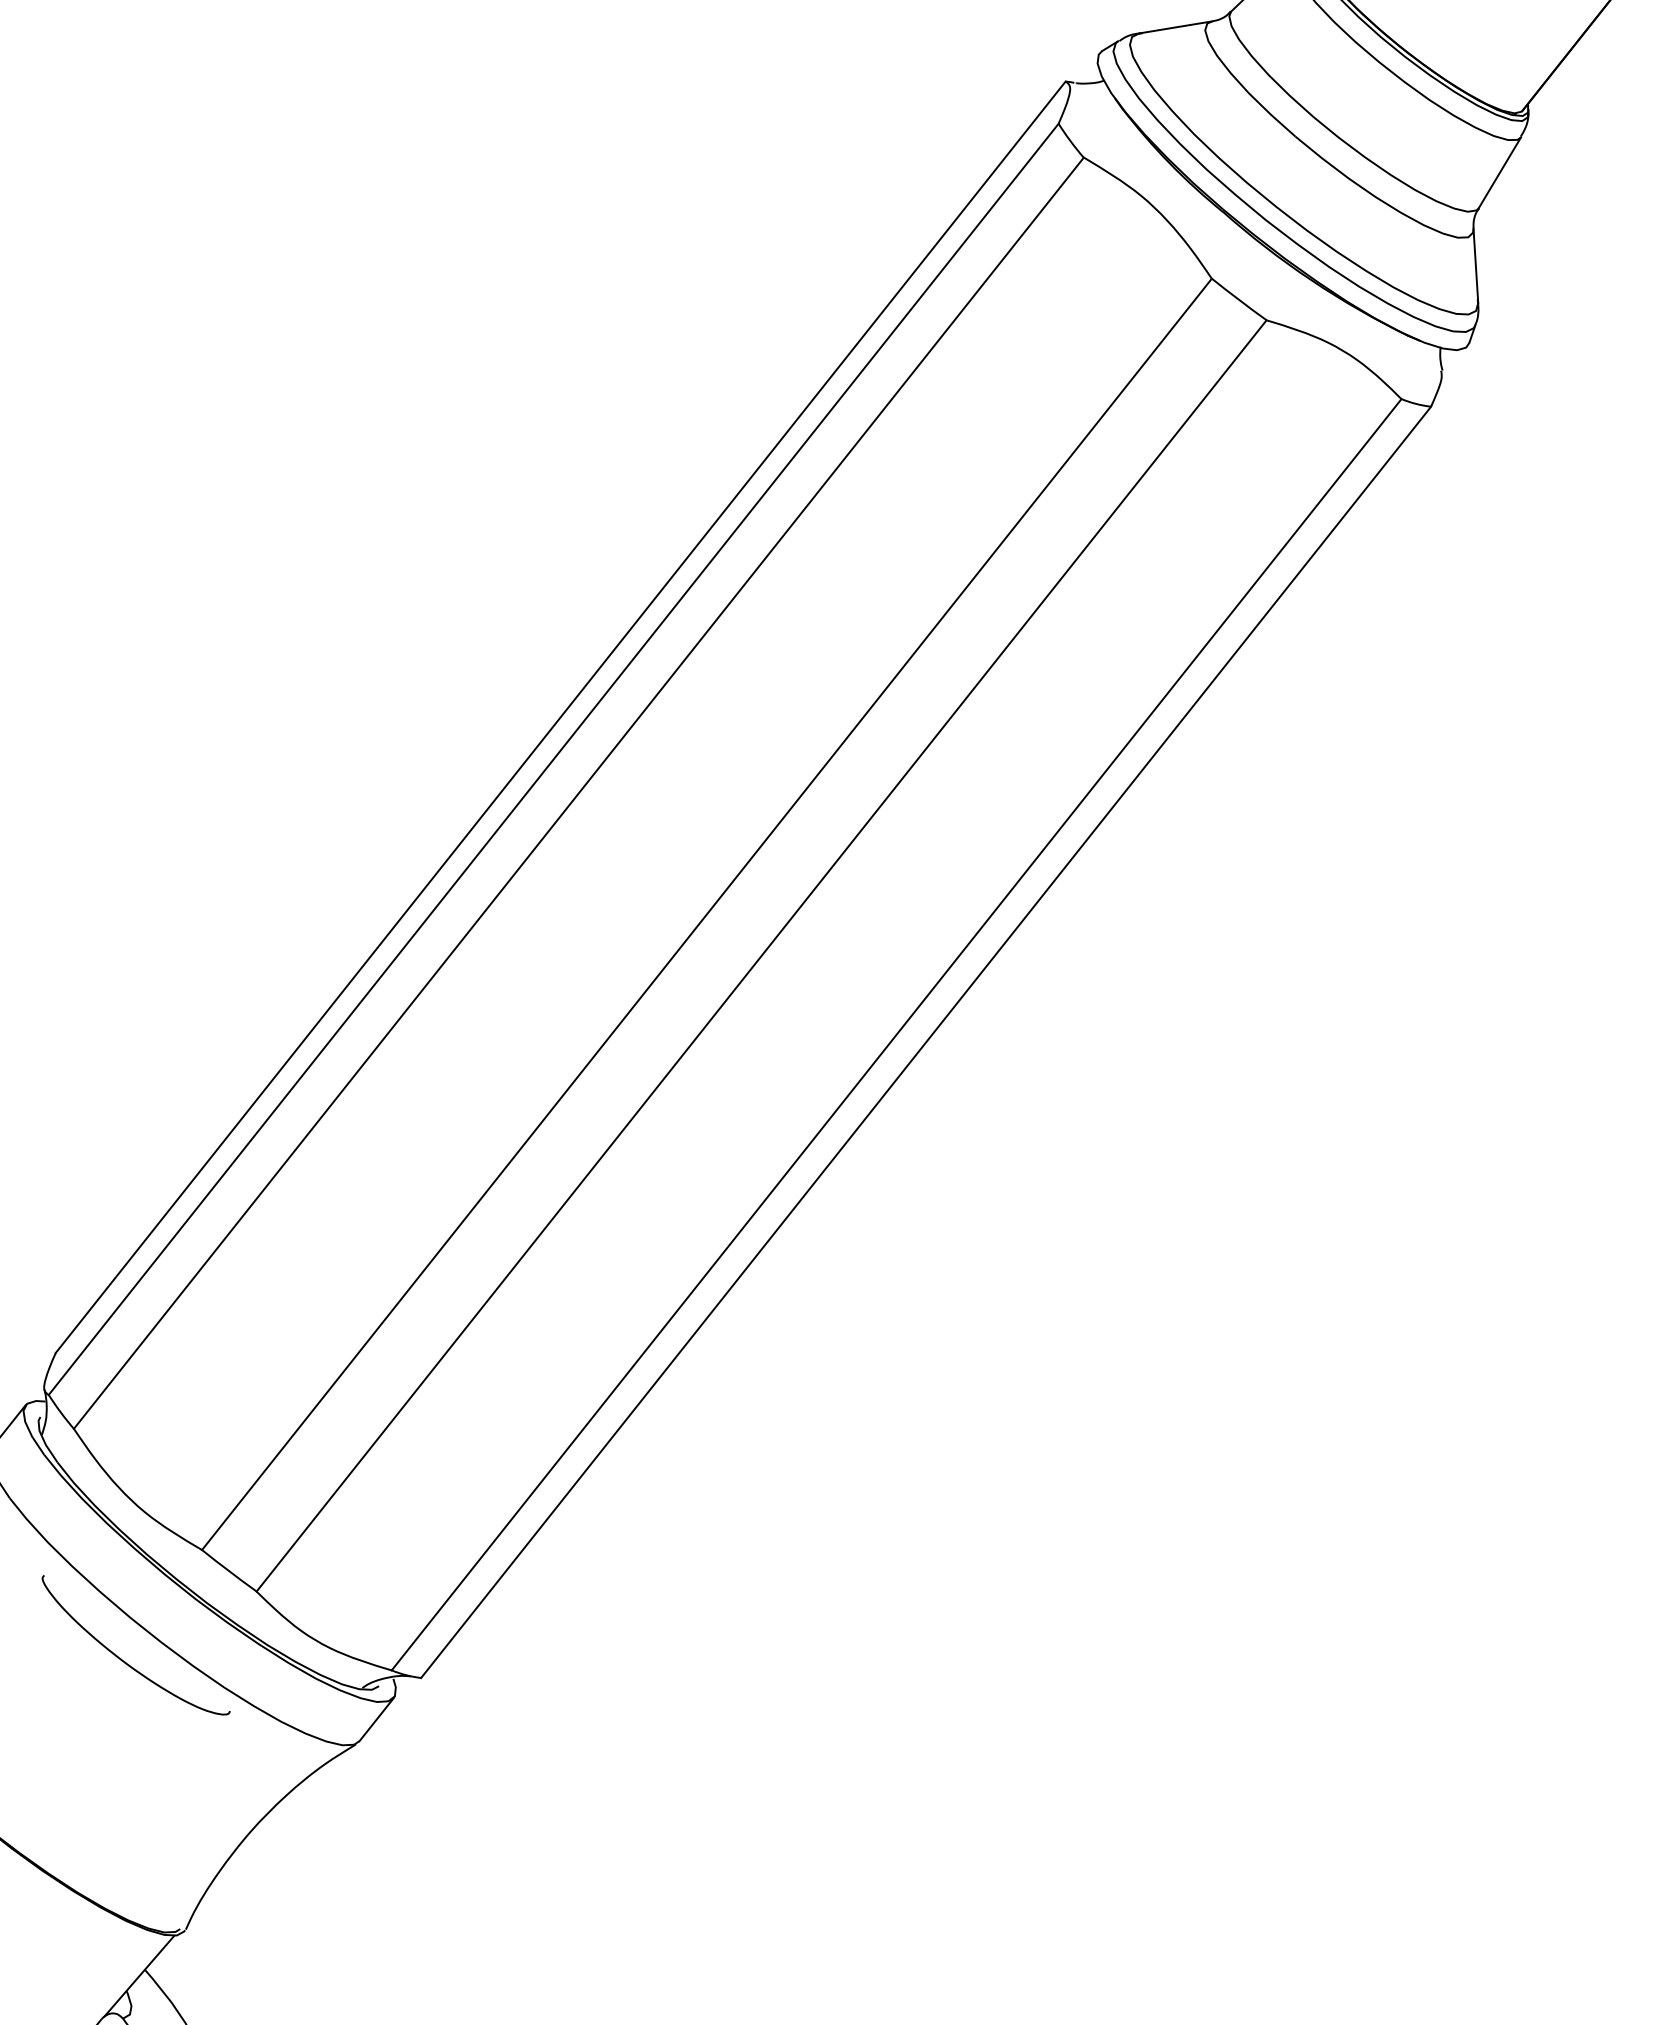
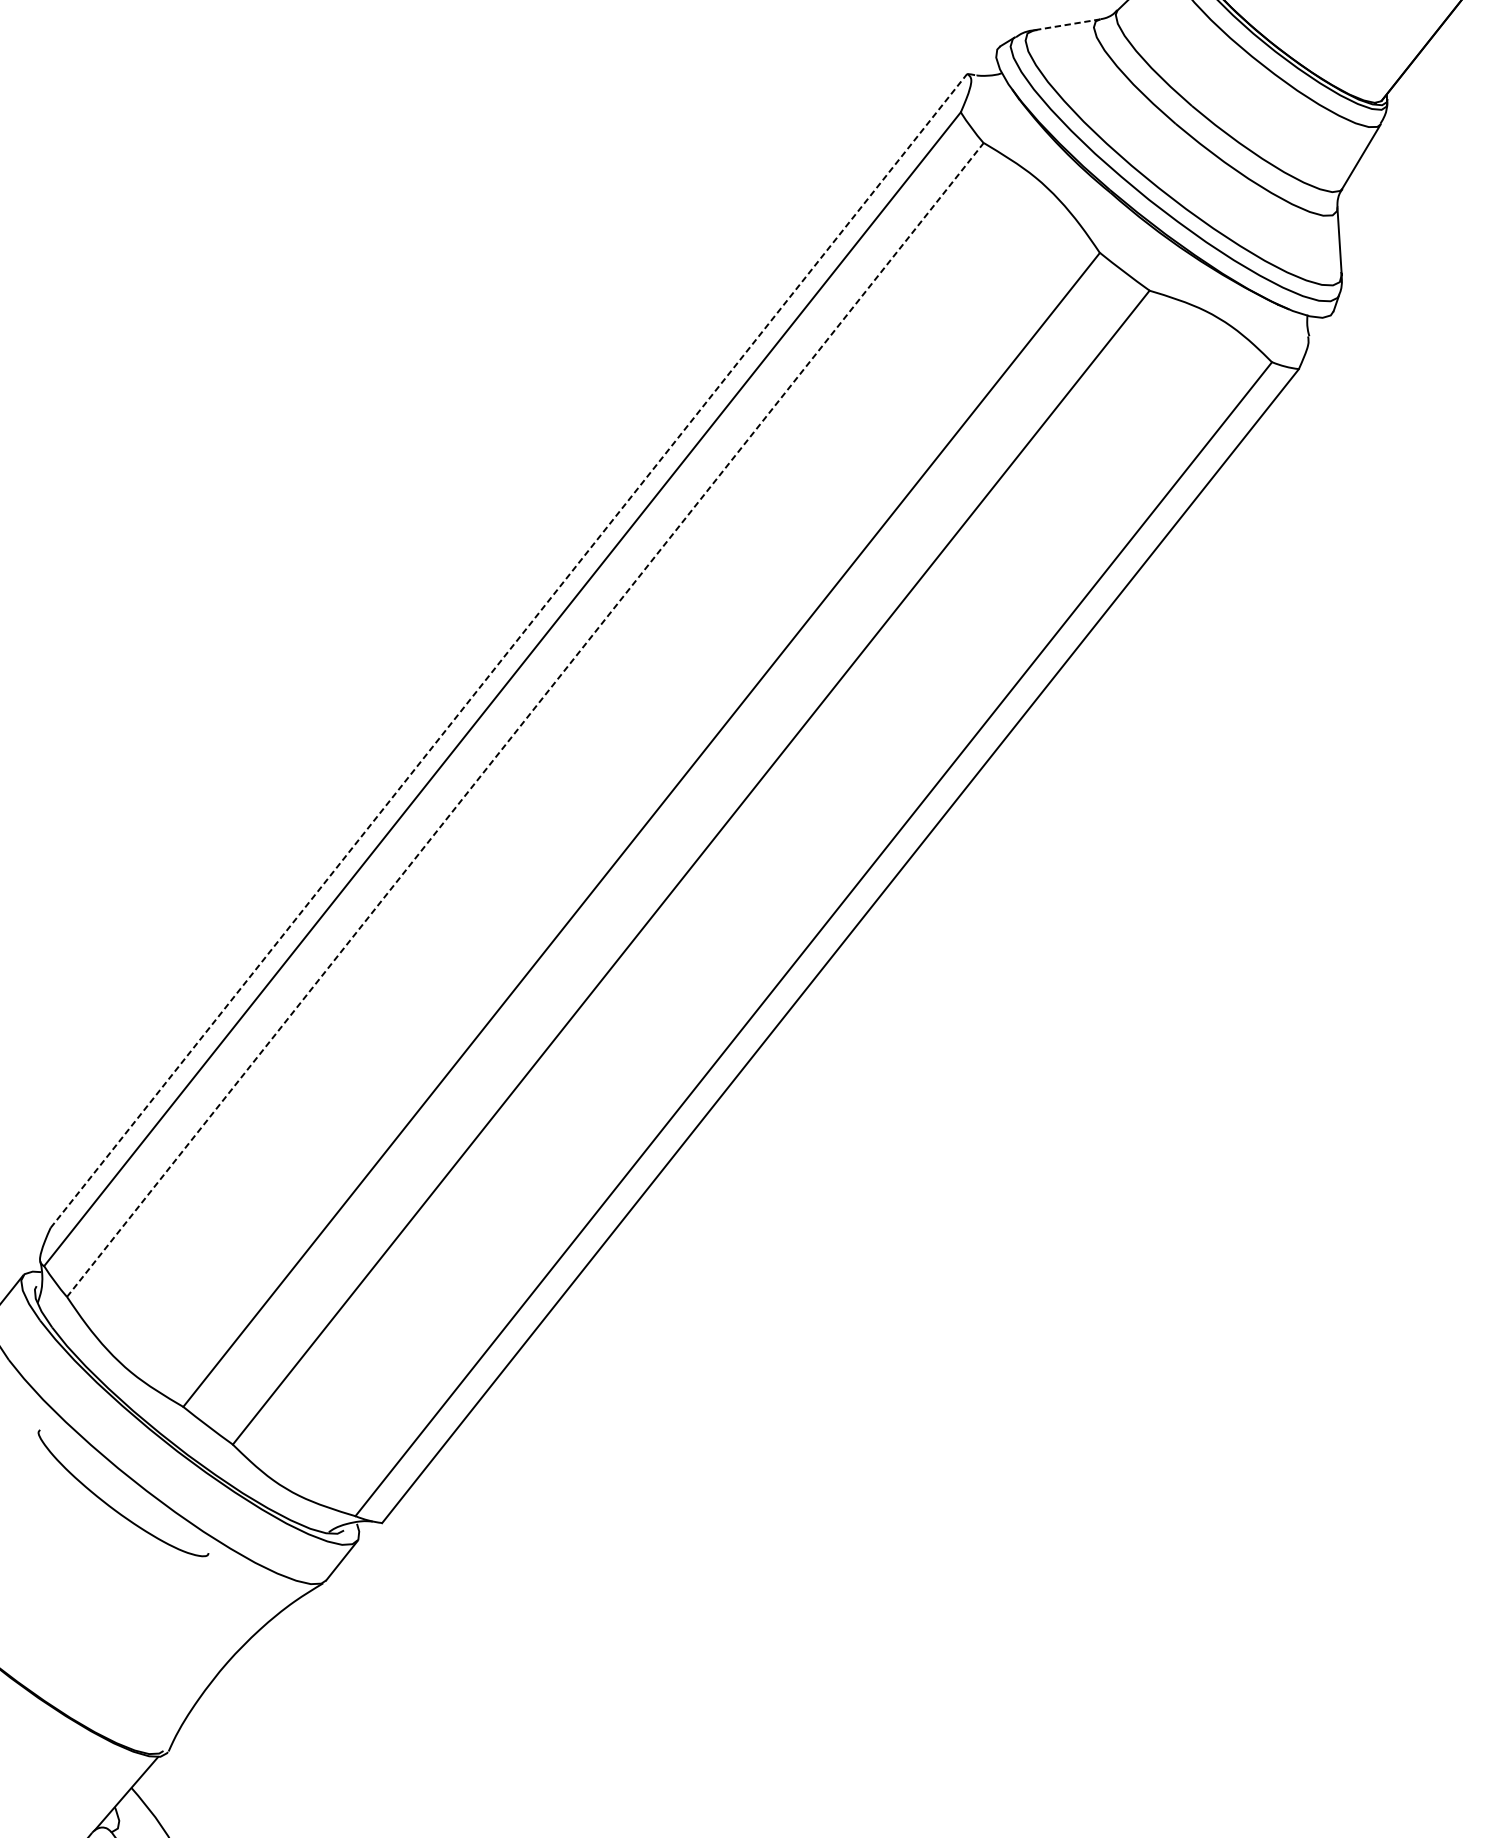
line: (1175, 27) -> (1066, 24), solid -> dashed
line: (560, 717) -> (508, 651), solid -> dashed
line: (578, 793) -> (525, 720), solid -> dashed

